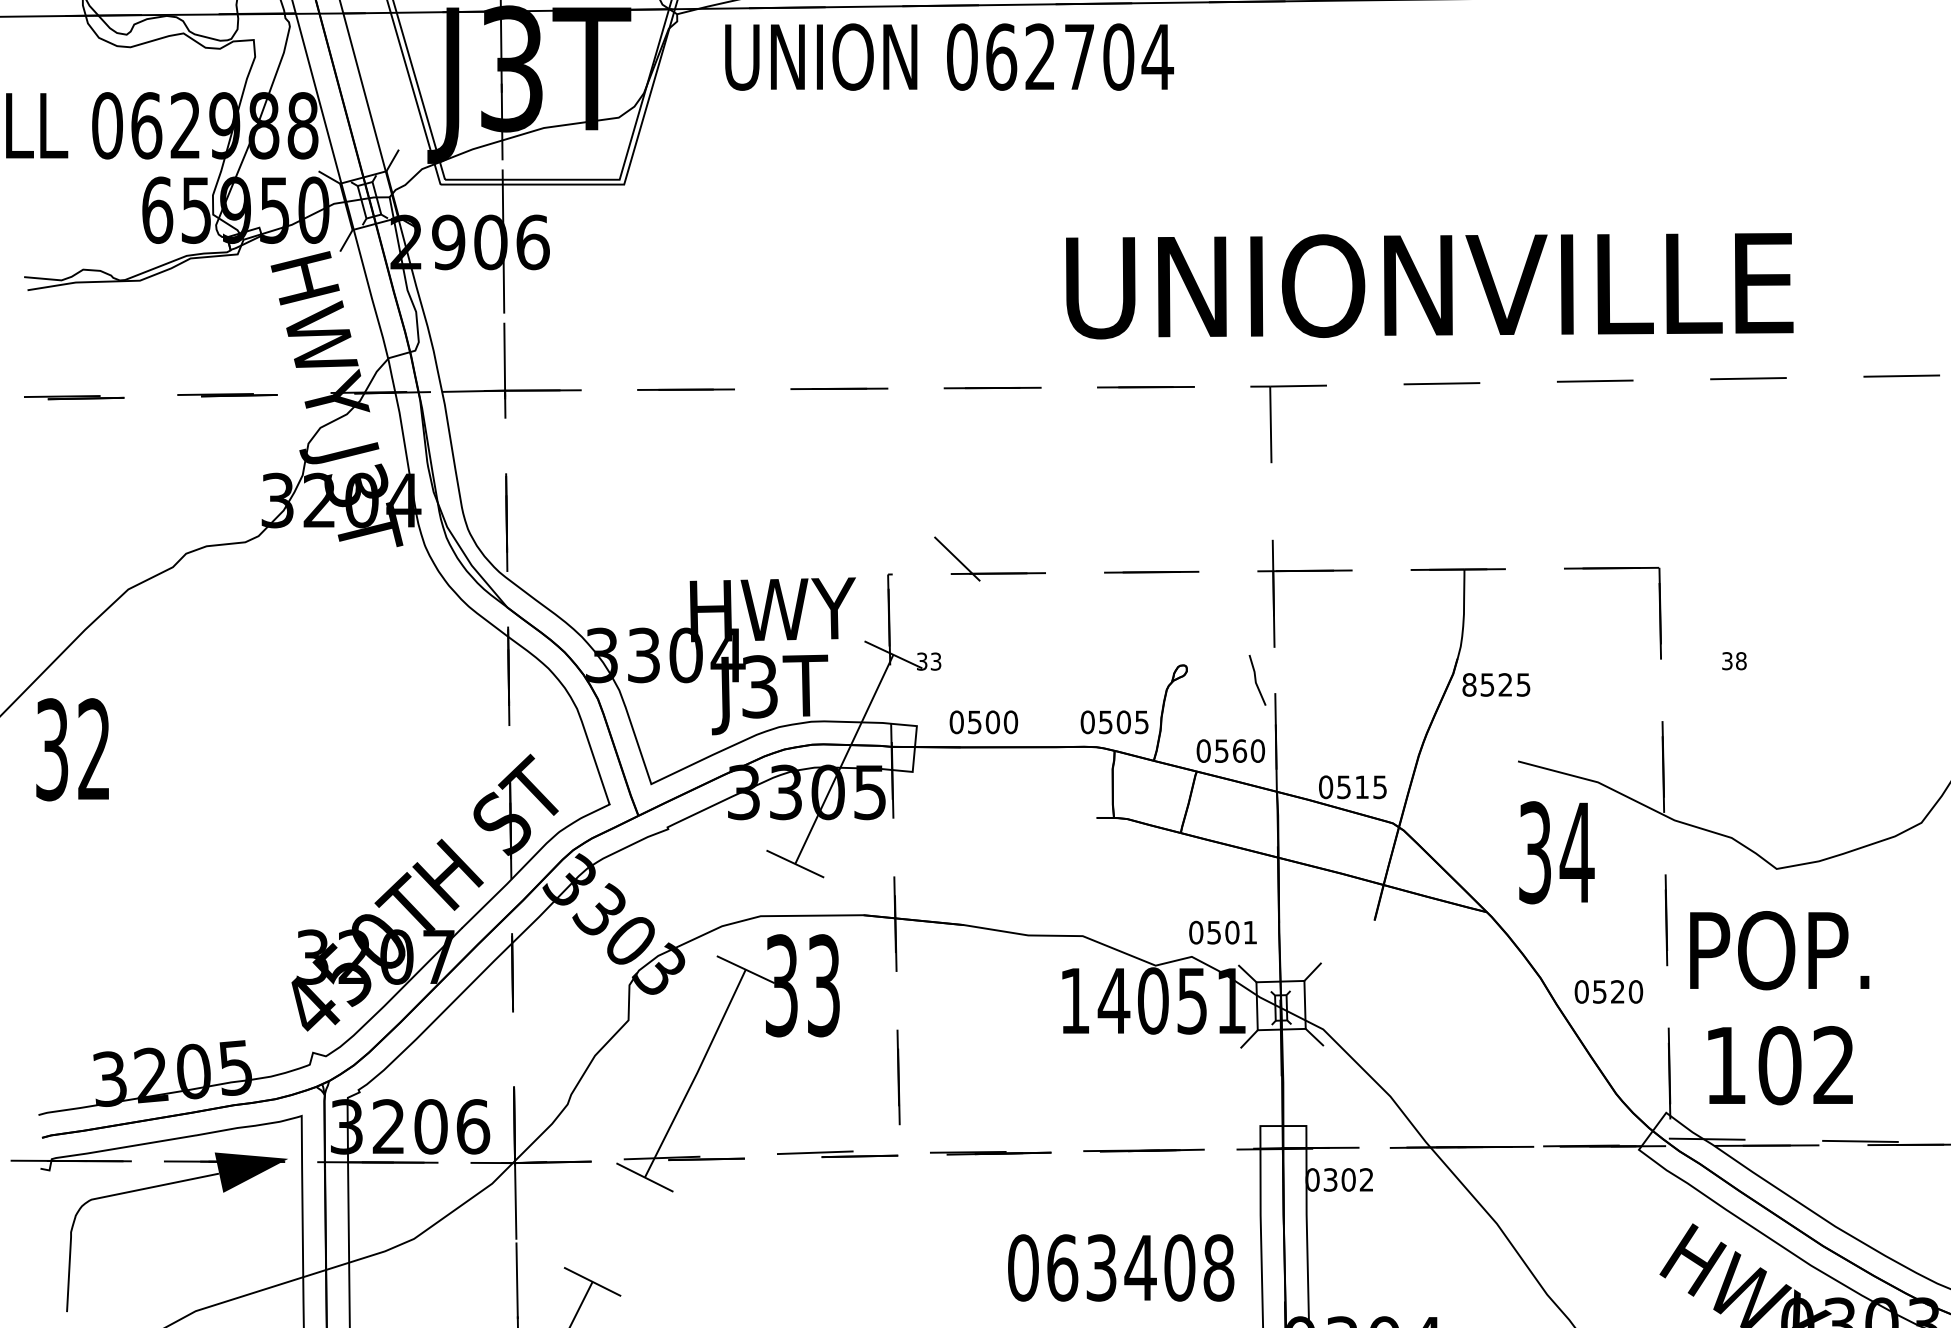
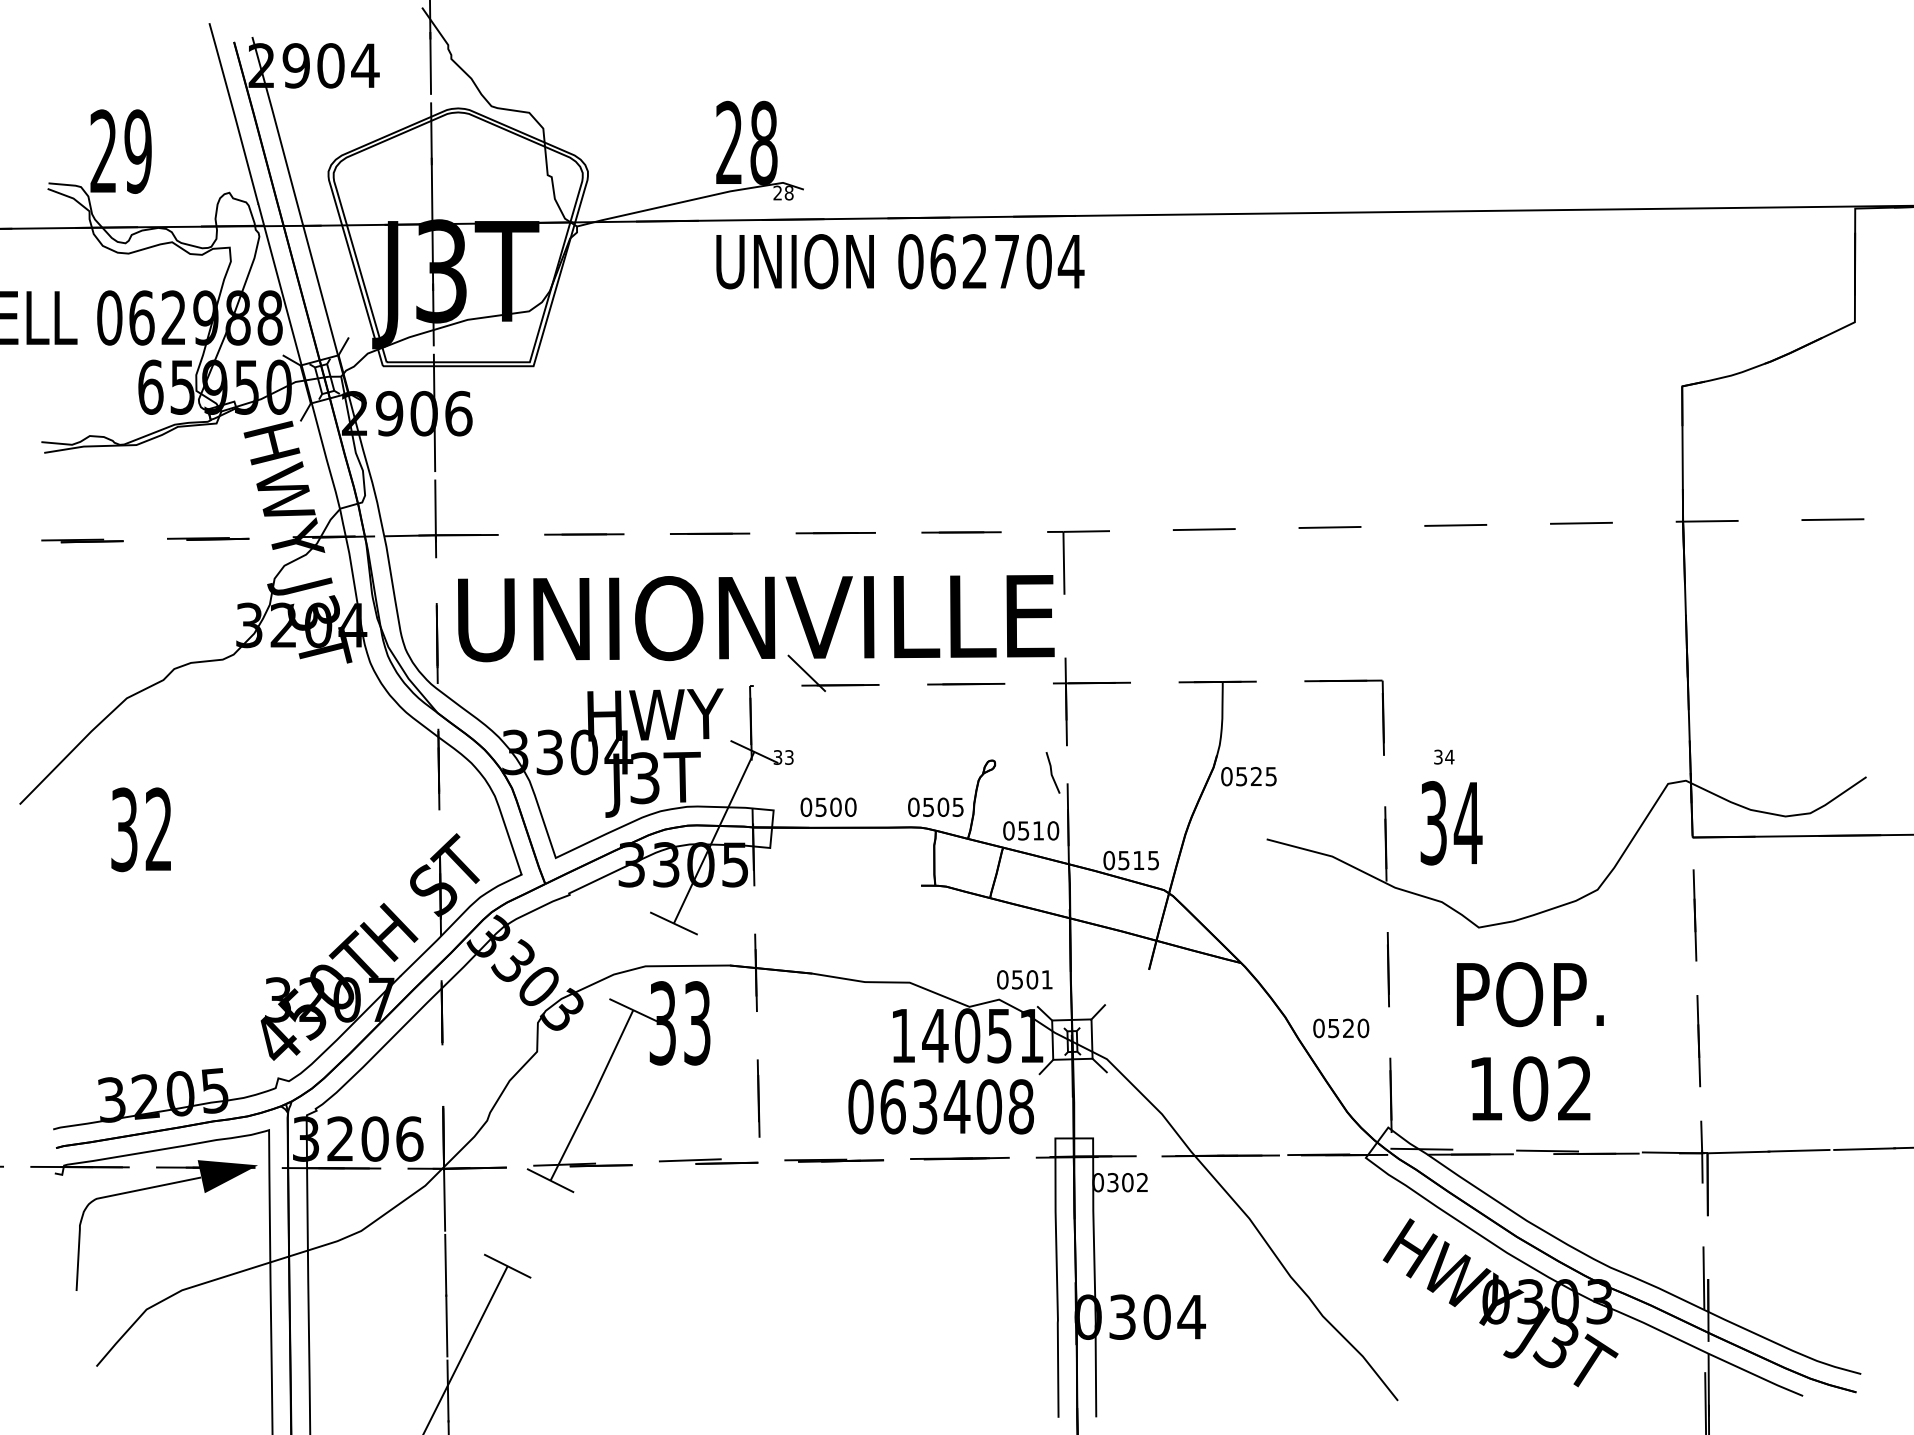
text: (949, 56) -> (900, 261), moved
text: (1429, 286) -> (756, 618), moved
text: (1740, 660) -> (1449, 756), 38 -> 34
text: (1469, 684) -> (1226, 776), 8525 -> 0525
text: (71, 749) -> (140, 829), moved
text: (1239, 750) -> (1038, 830), 0560 -> 0510
text: (1556, 853) -> (1451, 823), moved
text: (1779, 1007) -> (1530, 1041), moved
text: (1120, 1267) -> (940, 1106), moved

